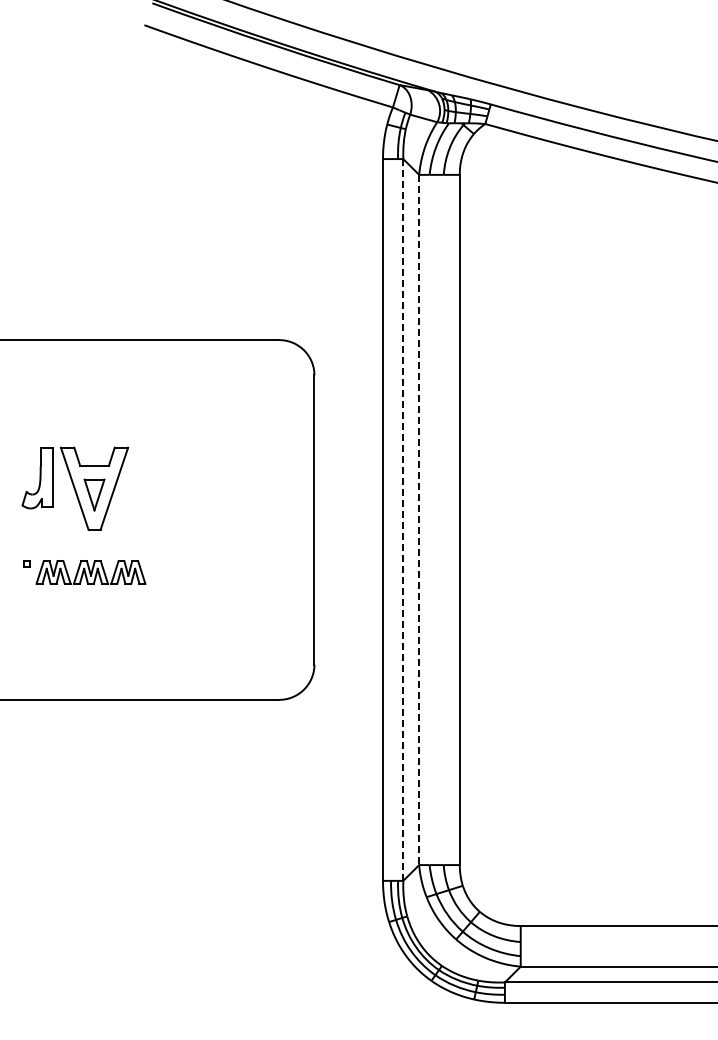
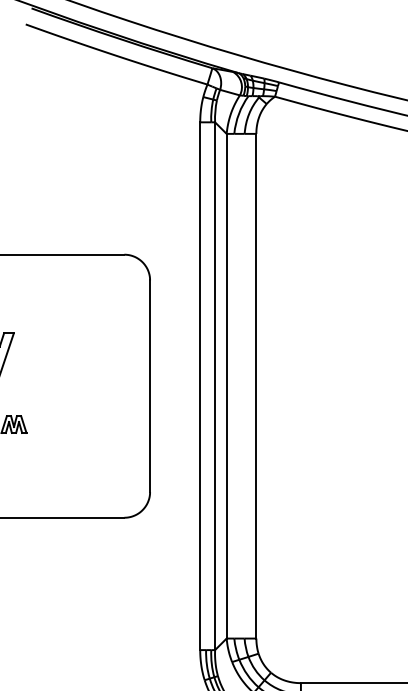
line: (403, 519) -> (215, 385), dashed -> solid
line: (419, 520) -> (226, 386), dashed -> solid

